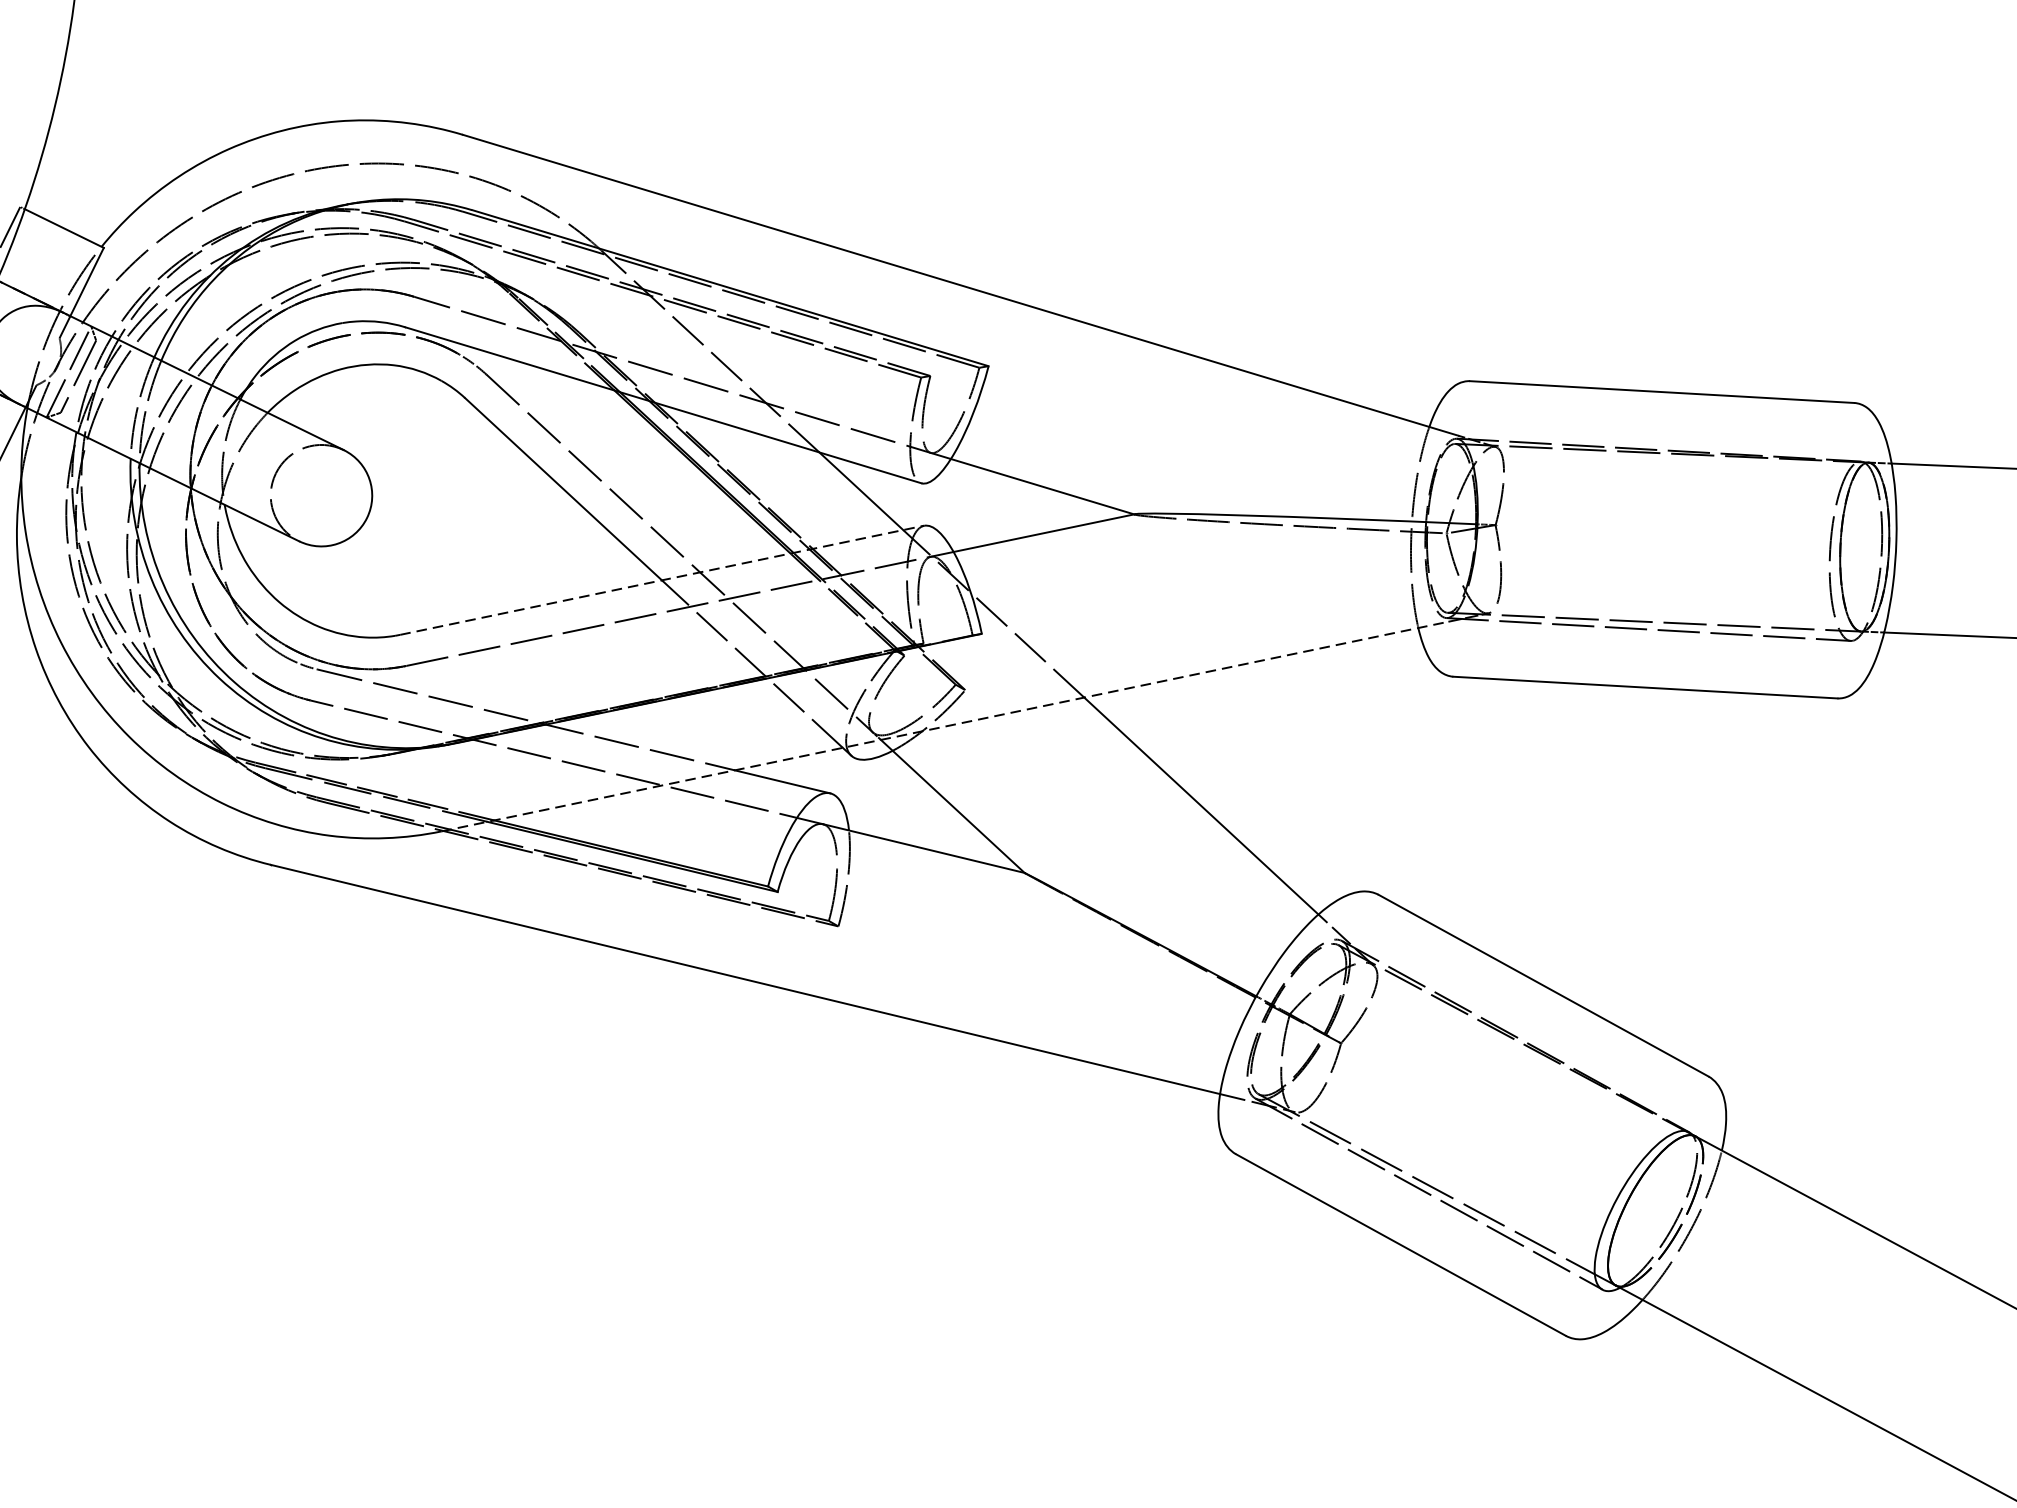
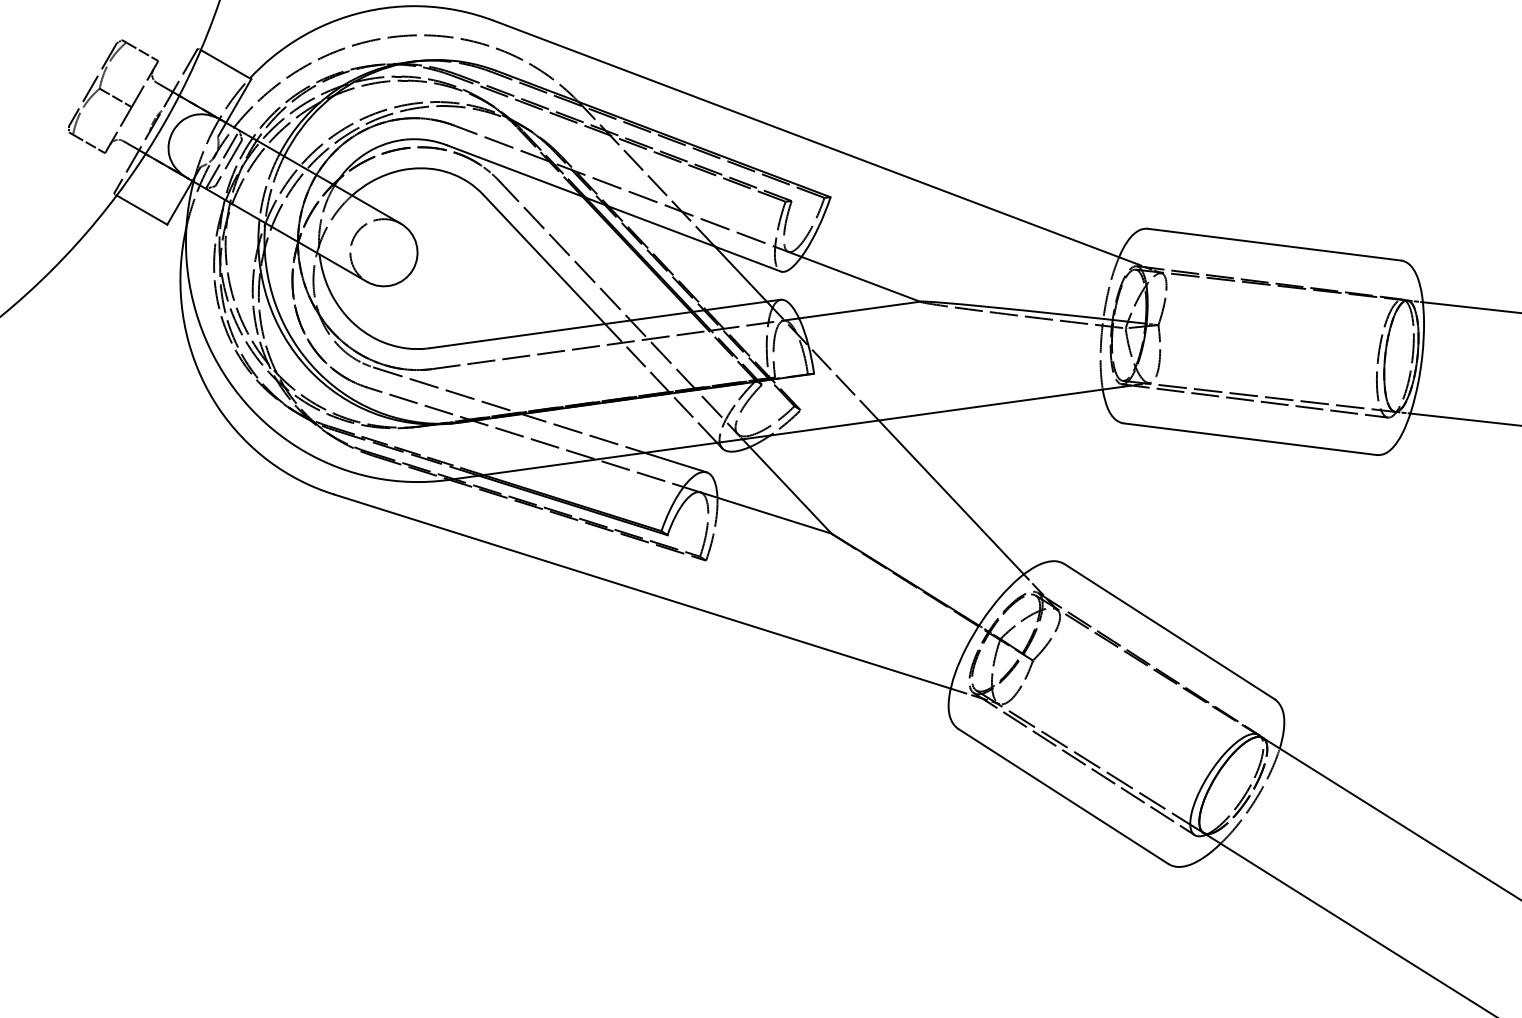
line: (662, 579) -> (605, 323), dashed -> solid
line: (944, 726) -> (785, 433), dashed -> solid

